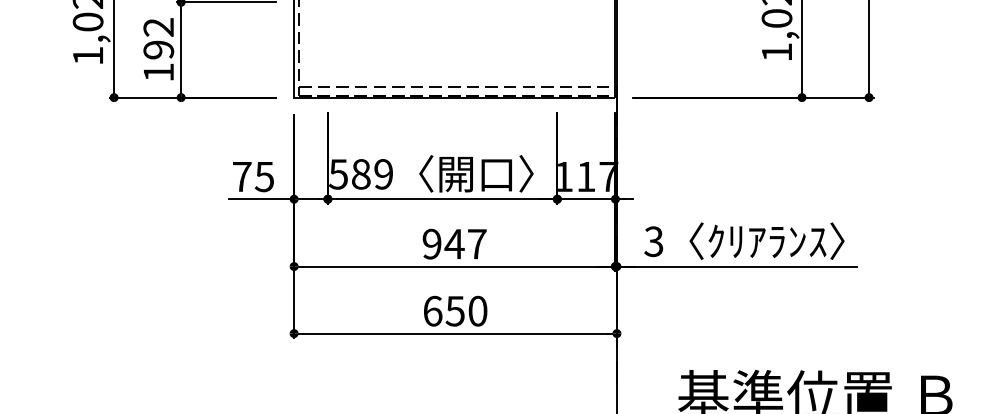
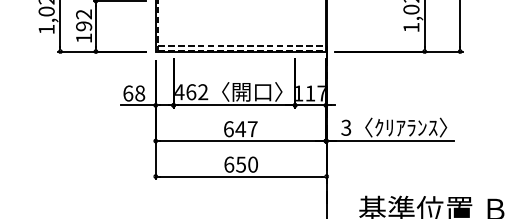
text: (361, 174) -> (191, 92), 589 -> 462
text: (253, 176) -> (134, 93), 75 -> 68
text: (431, 244) -> (228, 129), 947 -> 647

